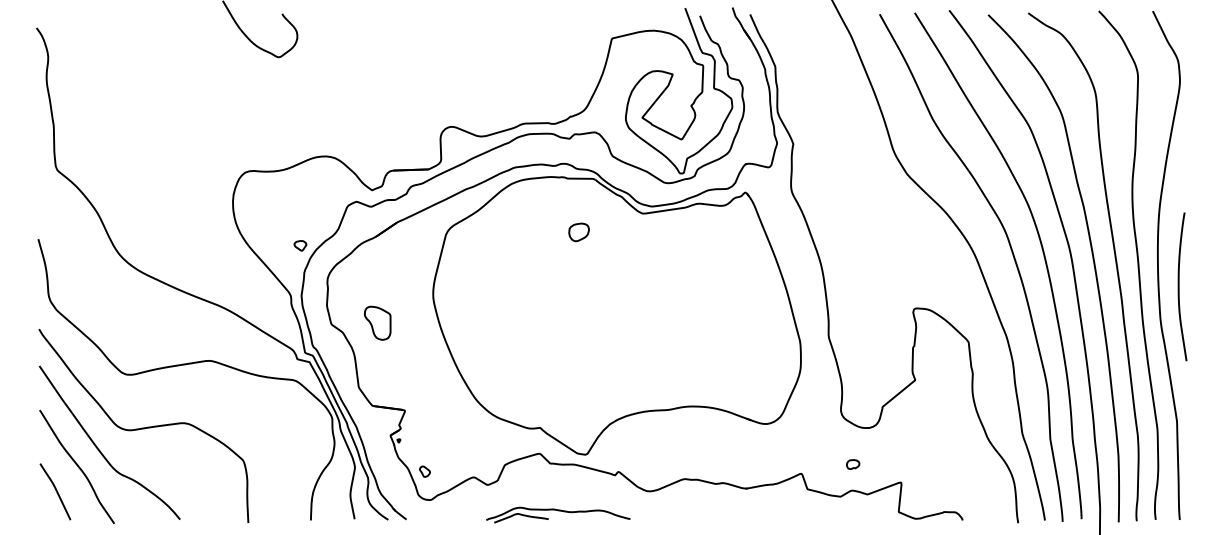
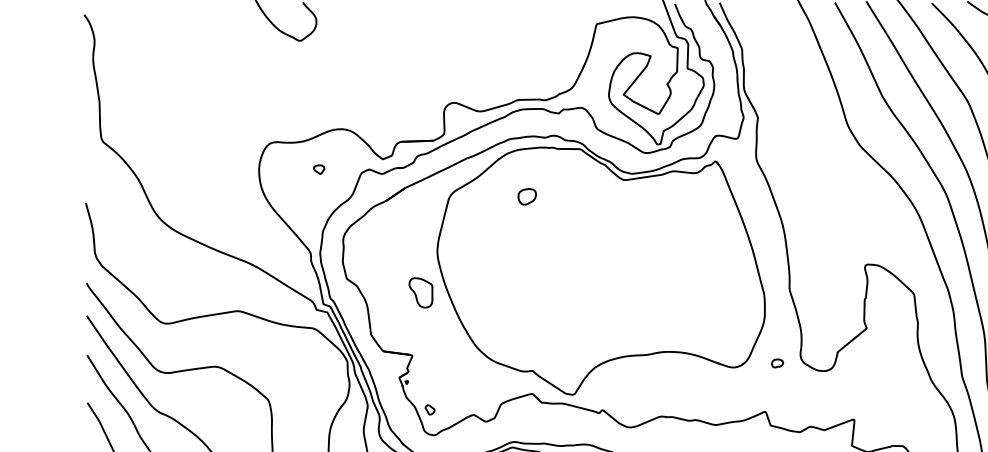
part: (578, 232) -> (526, 196), moved
part: (300, 245) -> (319, 169), moved
part: (377, 322) -> (420, 292), moved
part: (853, 464) -> (777, 363), moved

